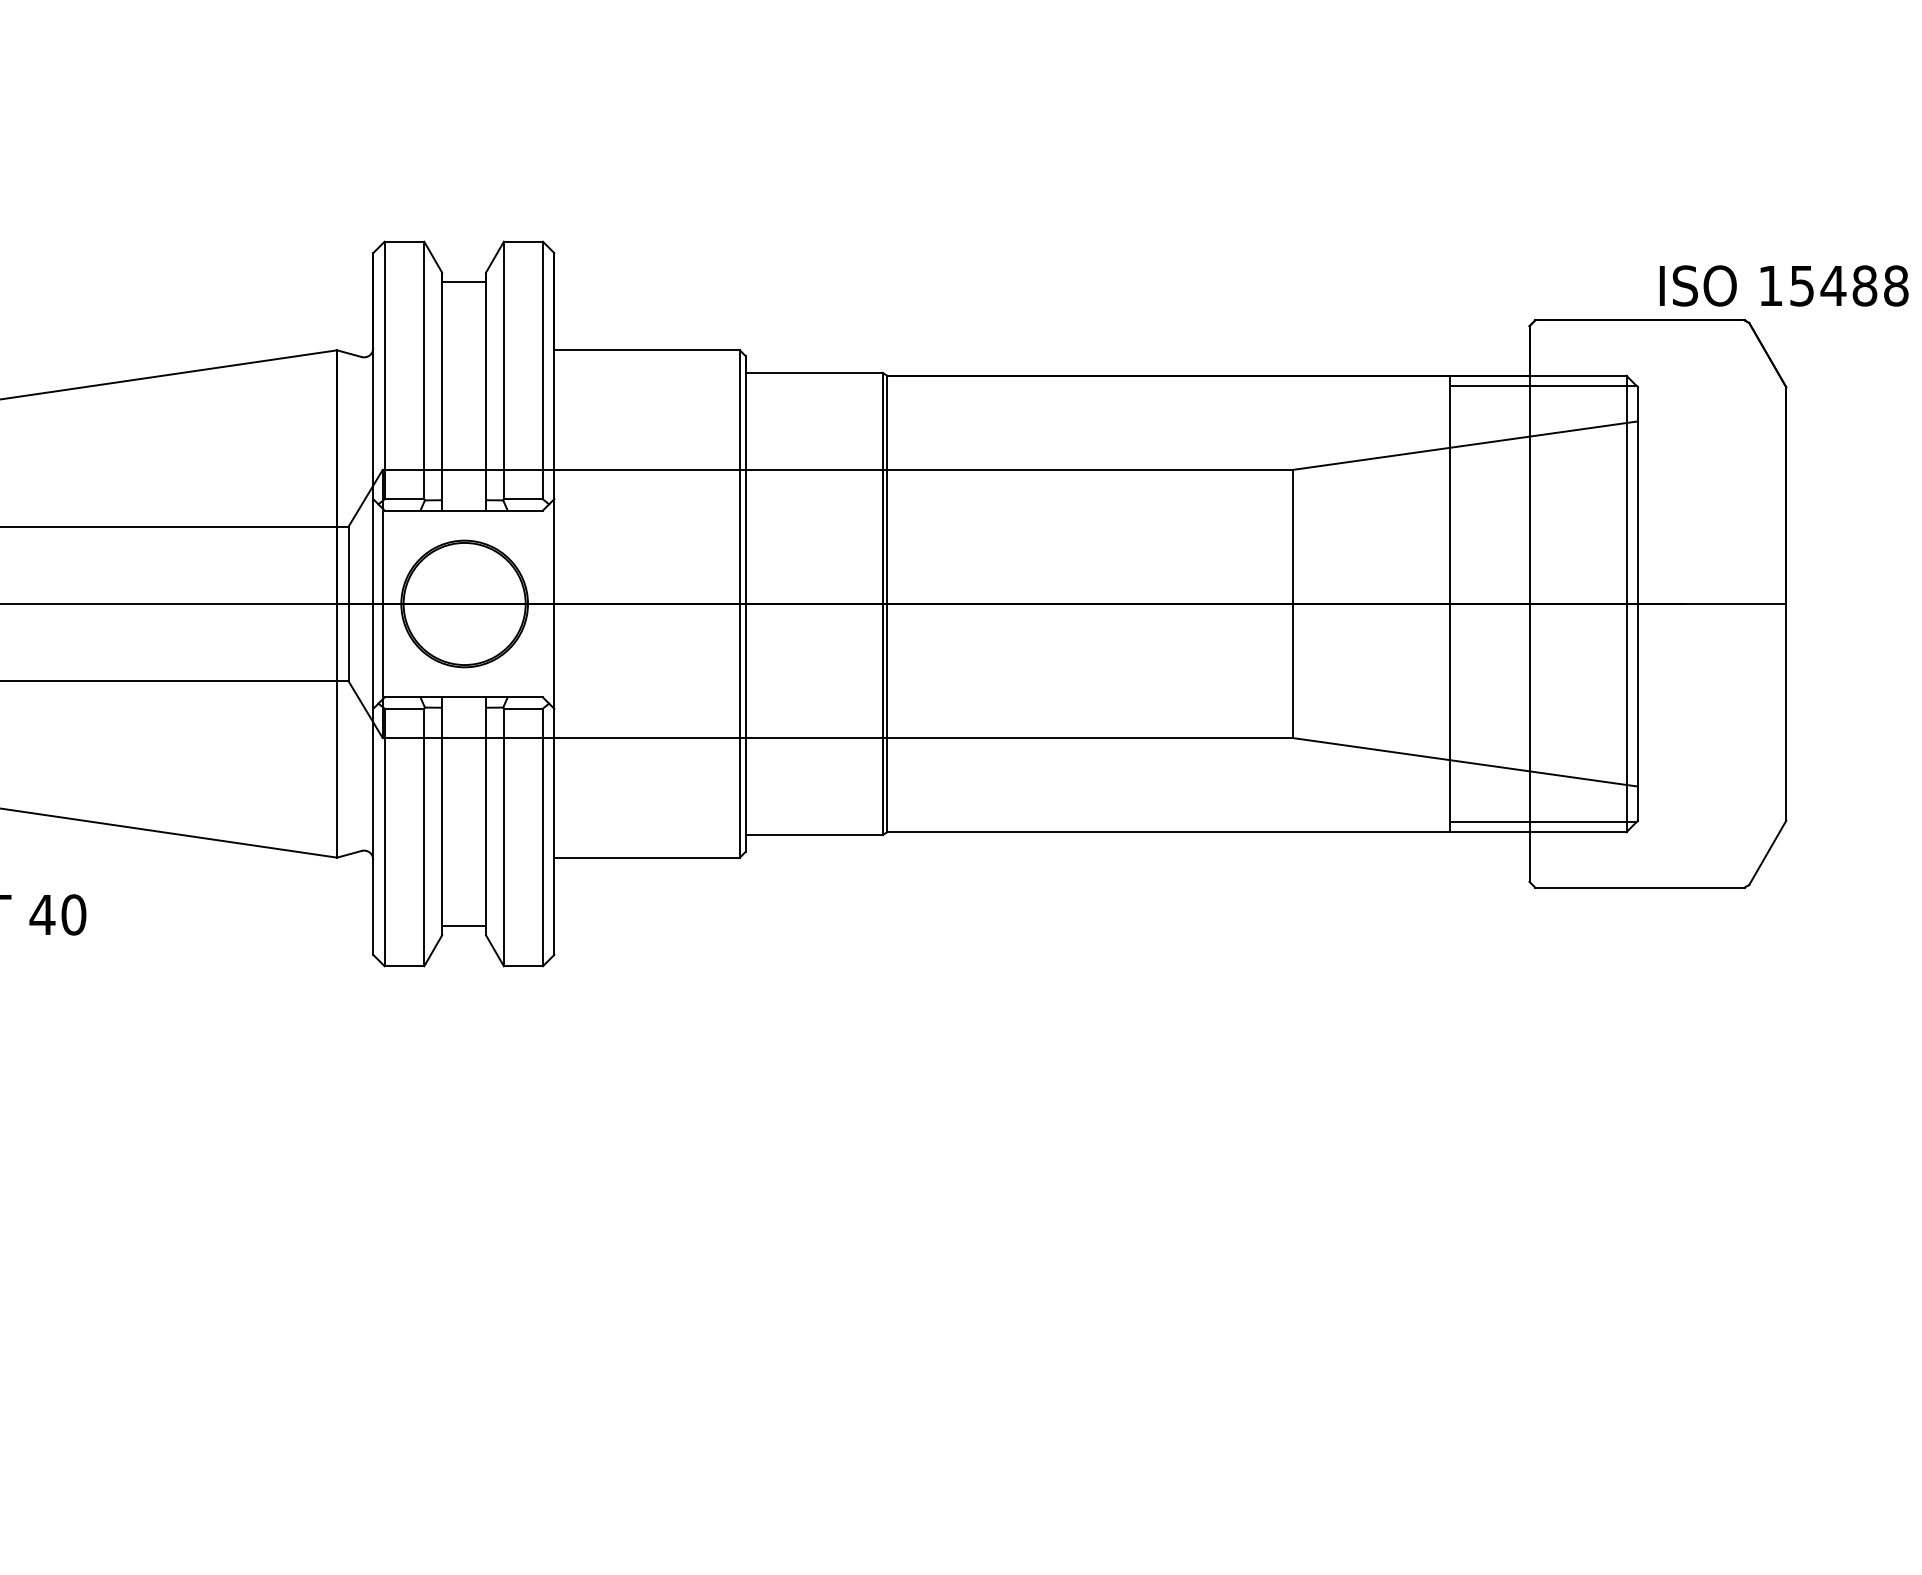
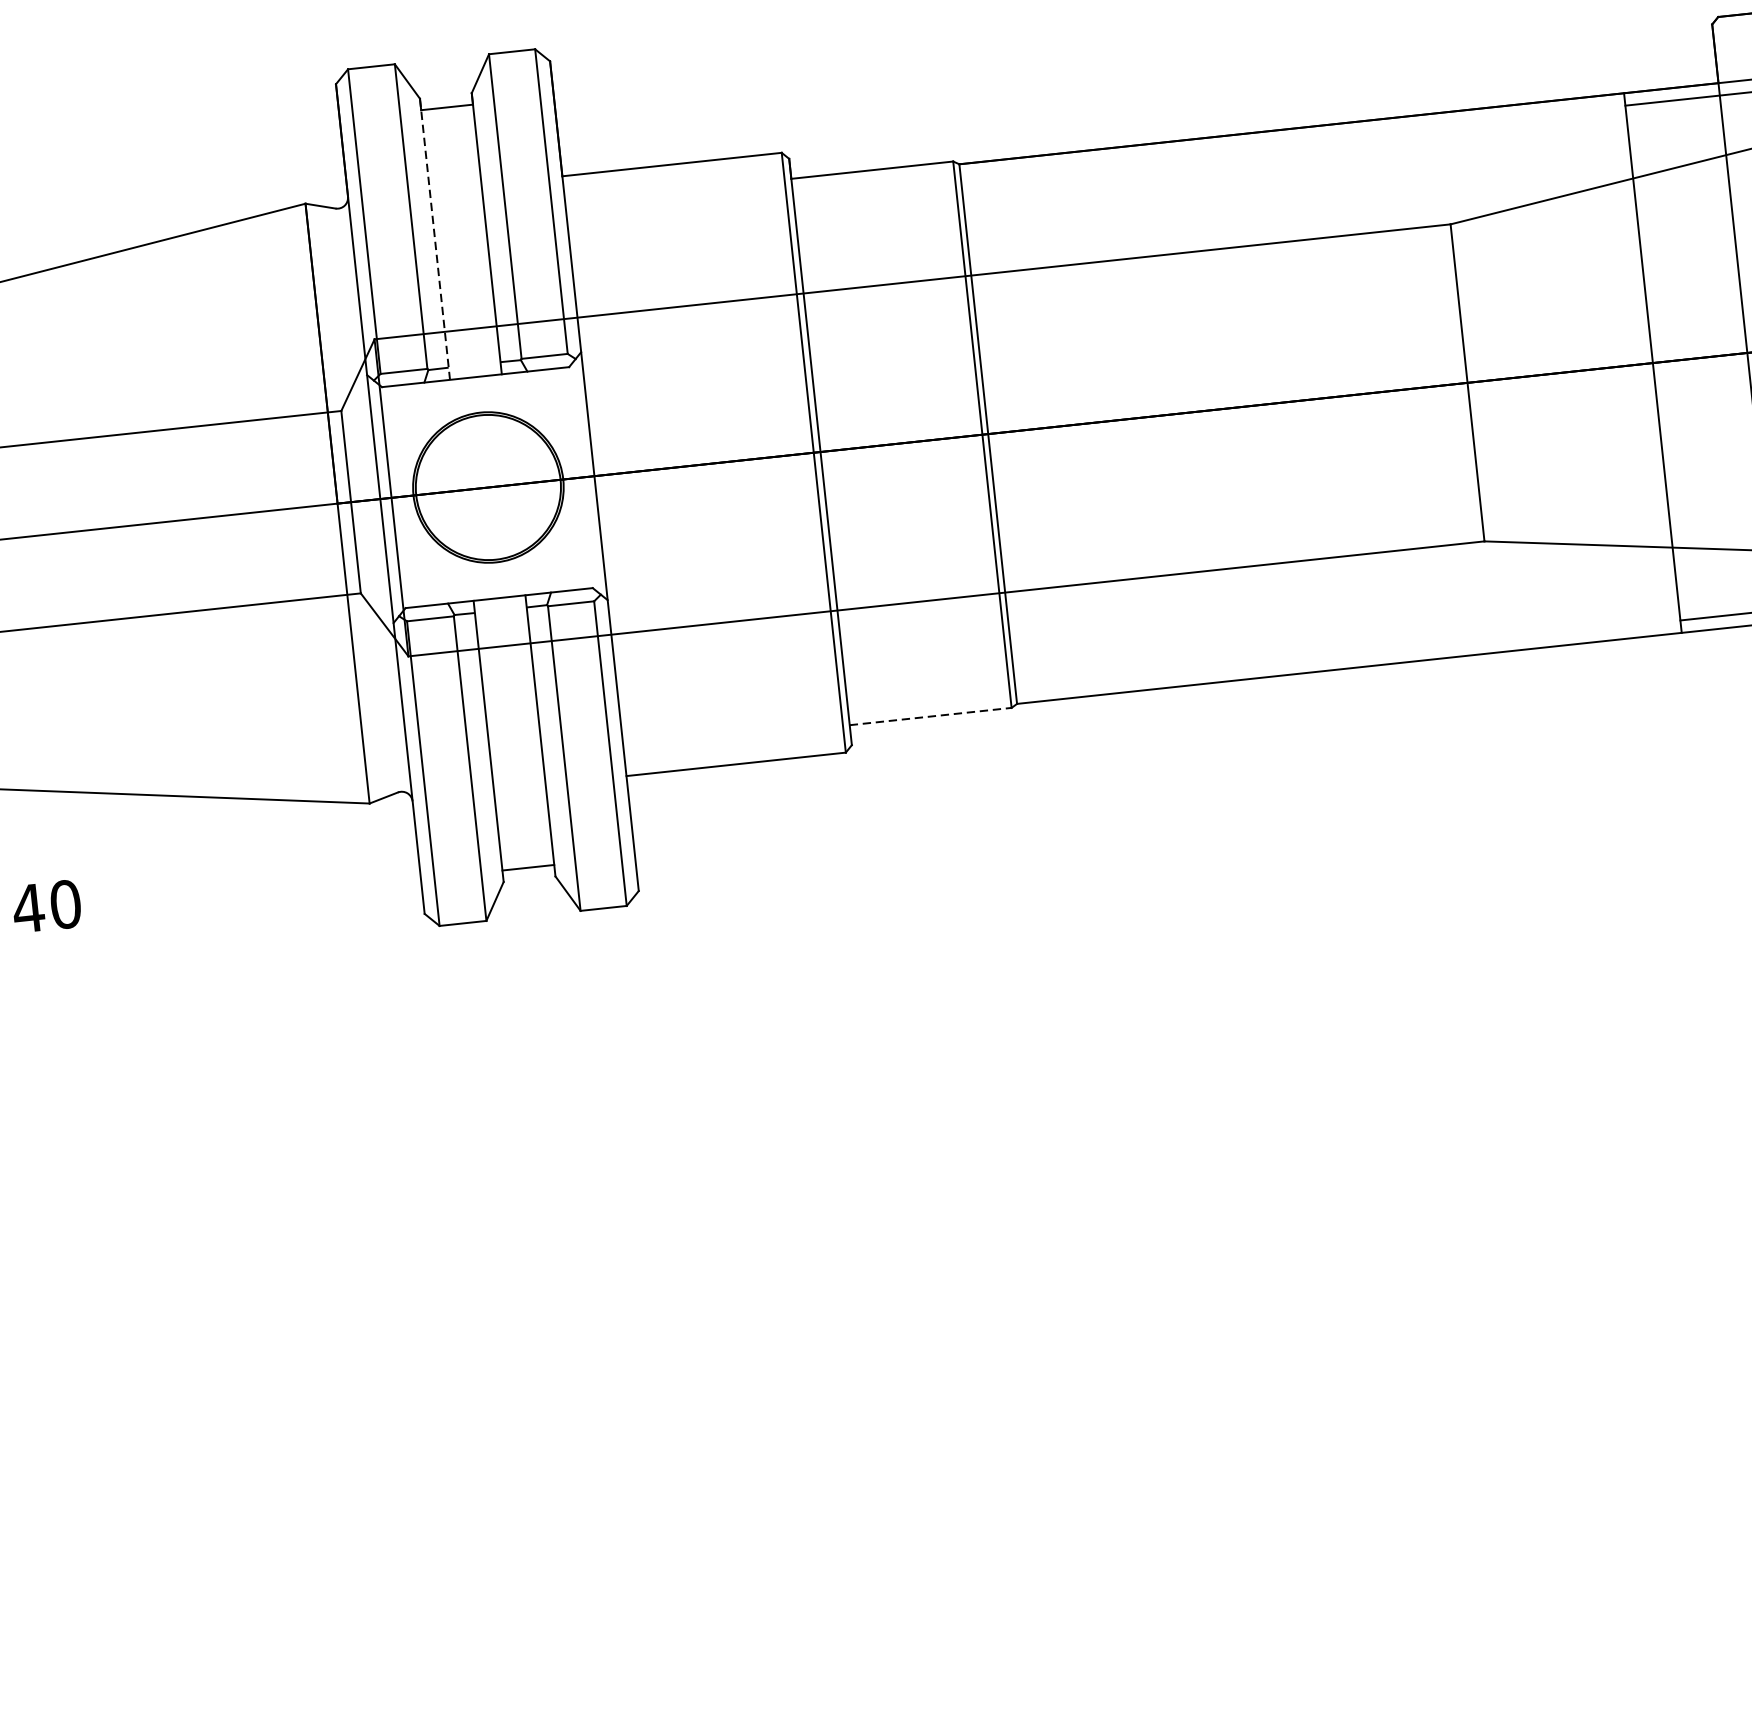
line: (442, 391) -> (435, 239), solid -> dashed
line: (814, 835) -> (931, 717), solid -> dashed

